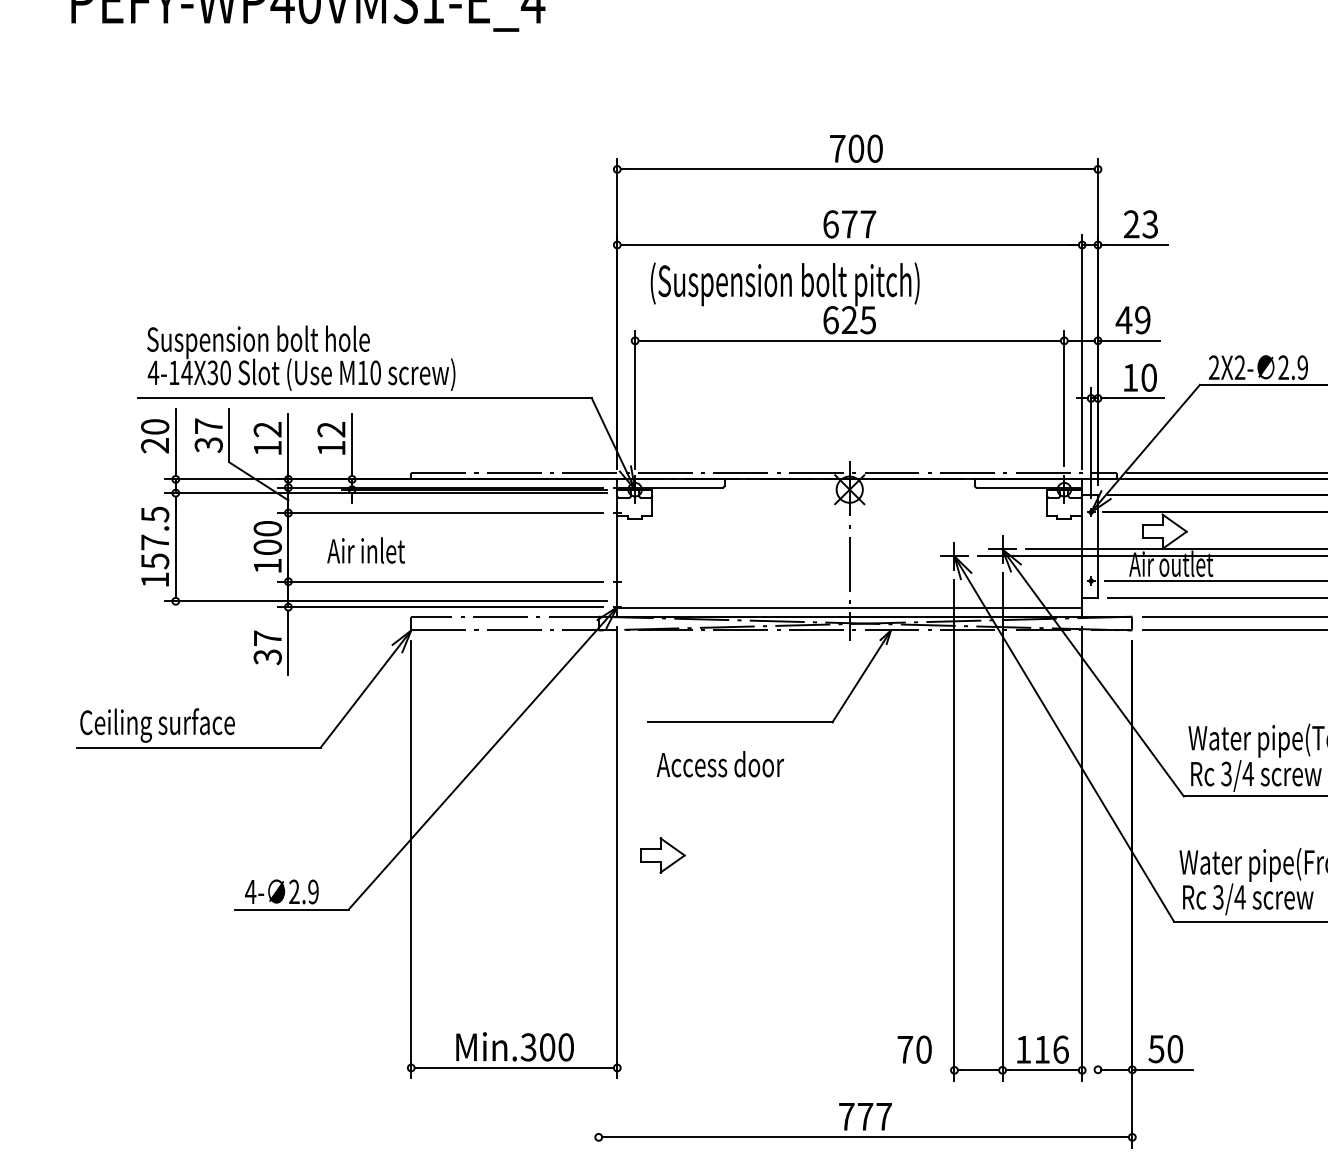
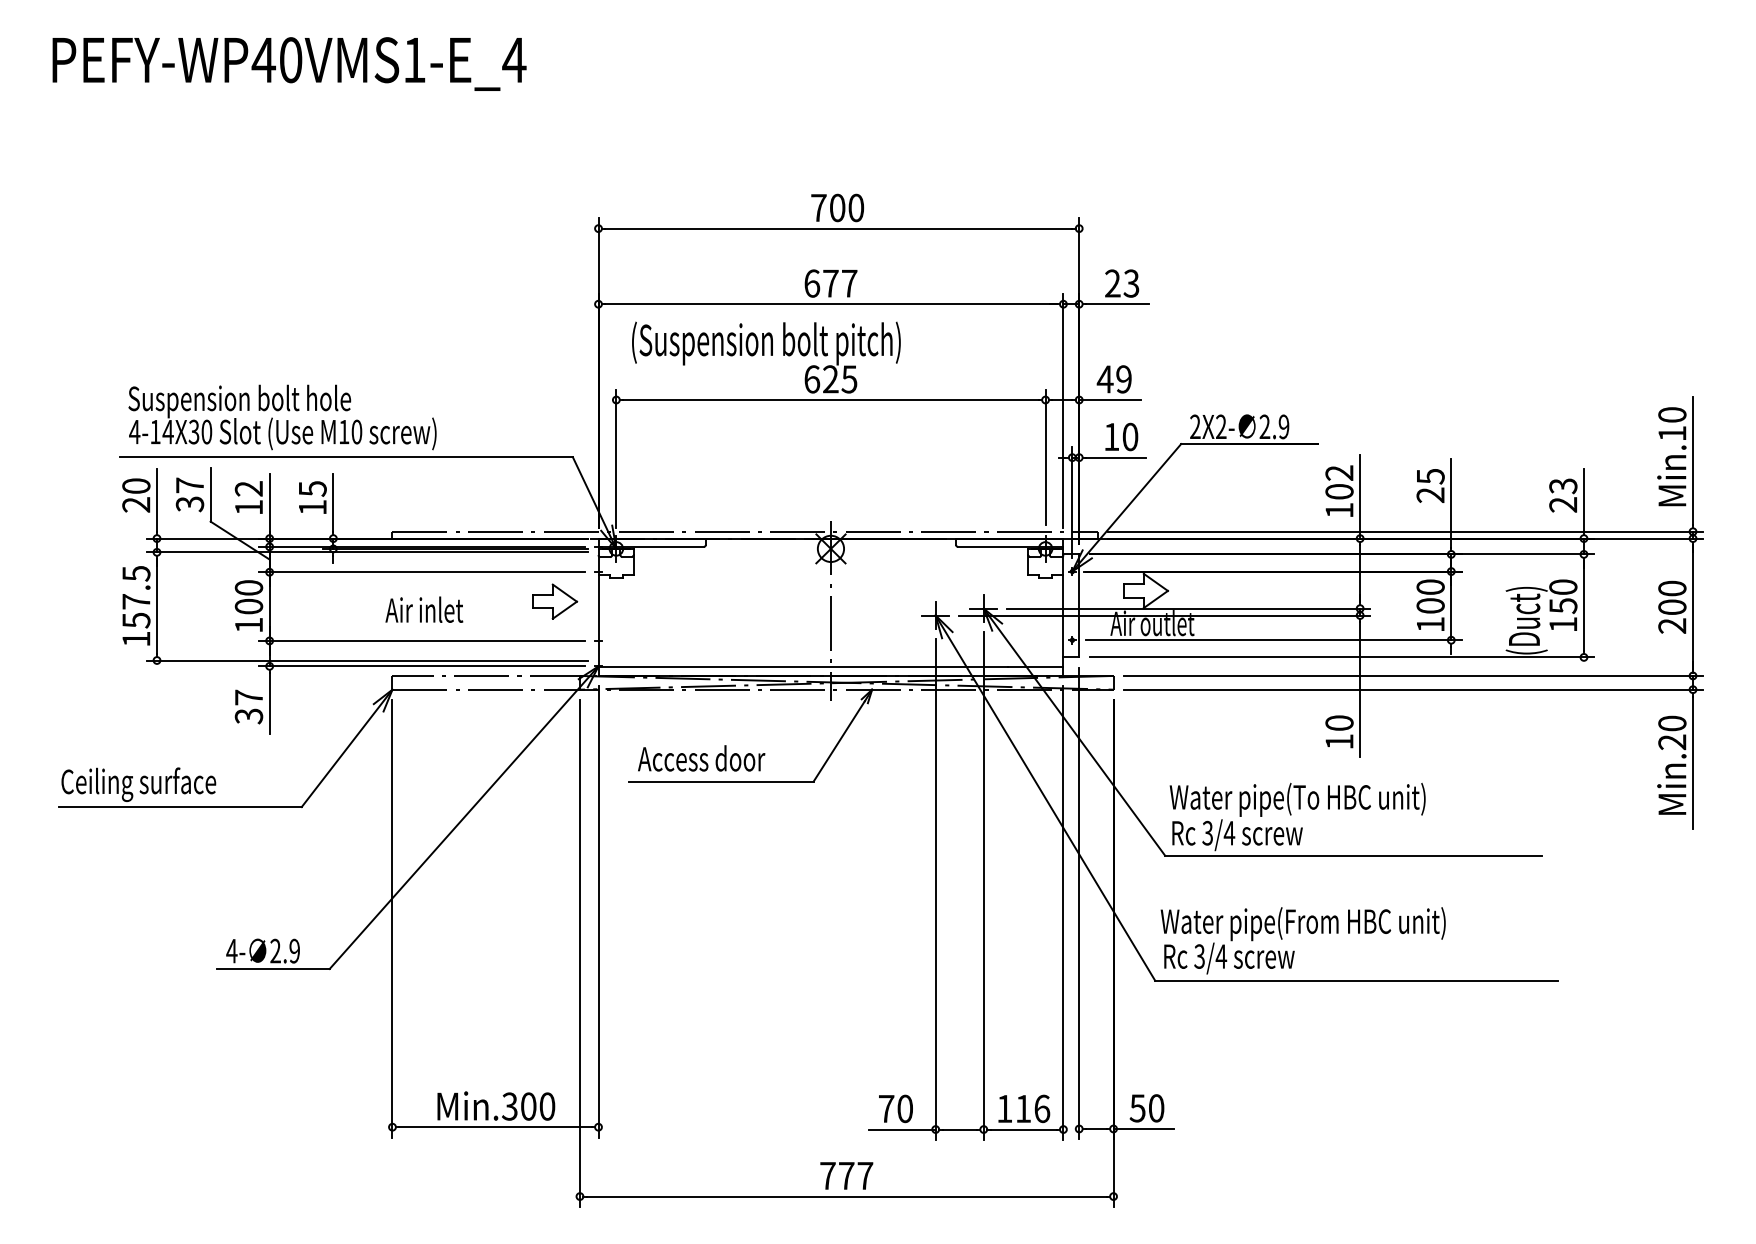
text: (331, 429) -> (312, 488), 12 -> 15
text: (366, 550) -> (424, 609), moved
text: (720, 764) -> (701, 758), moved
line: (1098, 844) -> (1079, 903), added
part: (663, 855) -> (555, 601), moved
line: (598, 893) -> (579, 952), added
line: (921, 1070) -> (902, 1129), added

